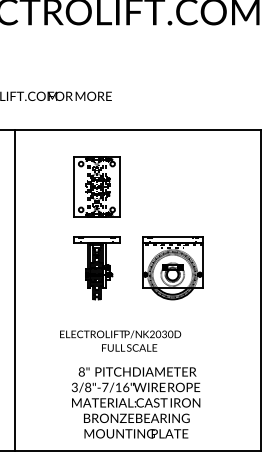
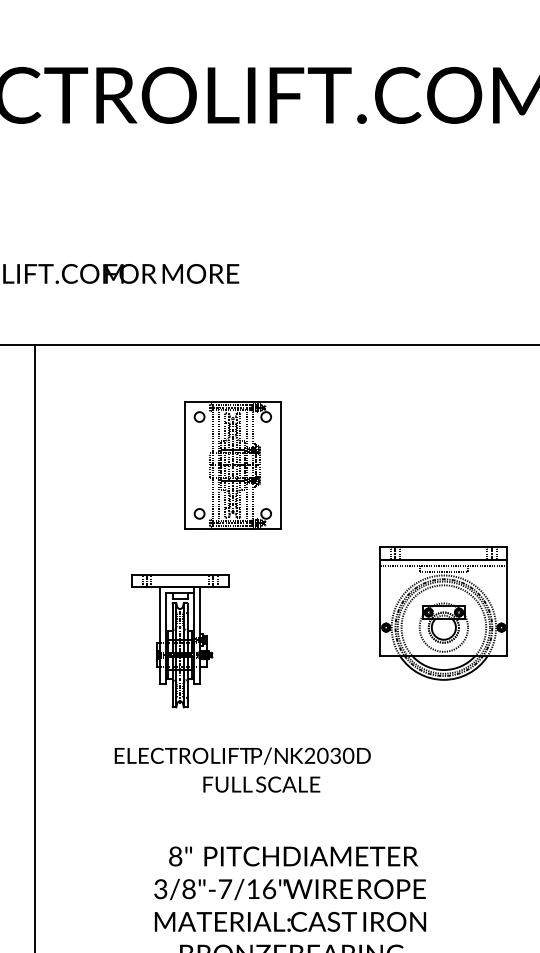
part: (96, 186) -> (232, 464), moved
part: (96, 268) -> (179, 641), moved
part: (172, 268) -> (443, 614), moved
text: (120, 340) -> (242, 768), moved

